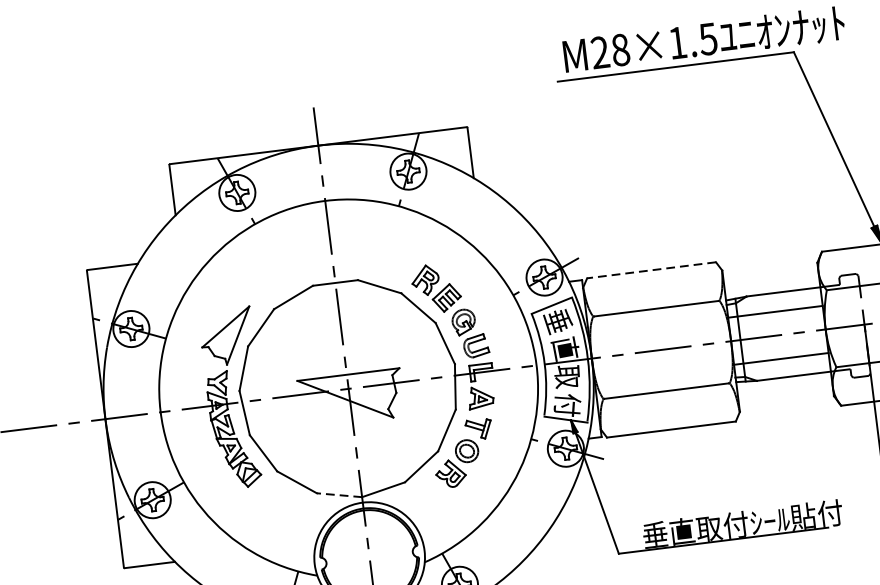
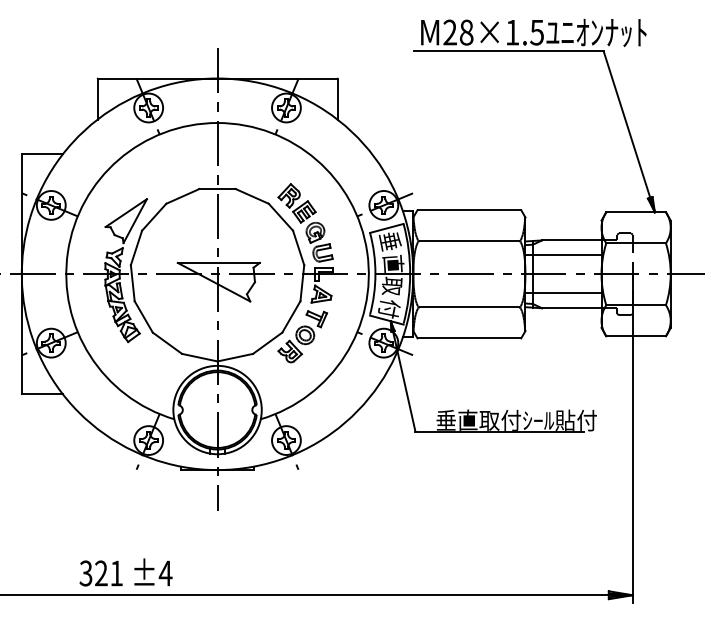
line: (651, 270) -> (469, 210), dashed -> solid
line: (339, 495) -> (199, 357), dashed -> solid

